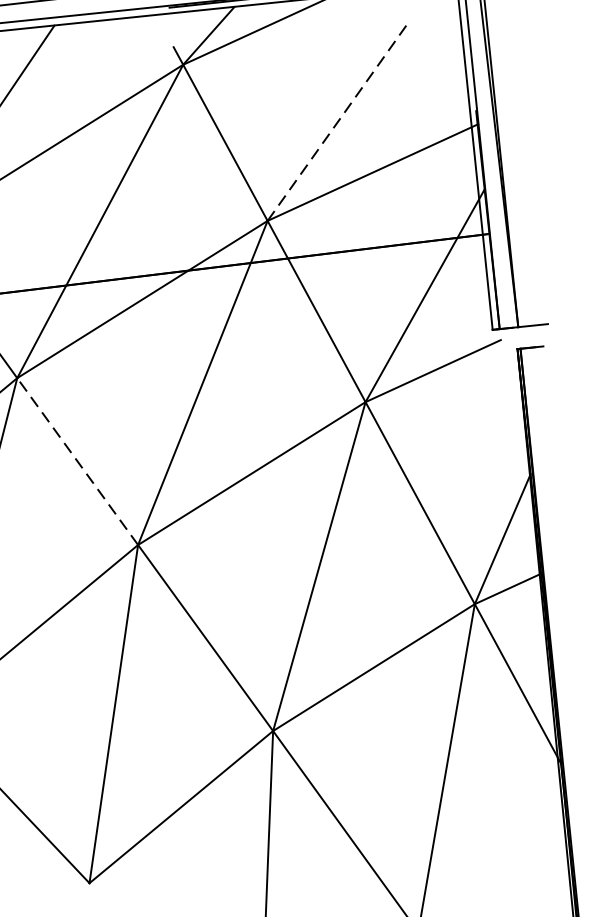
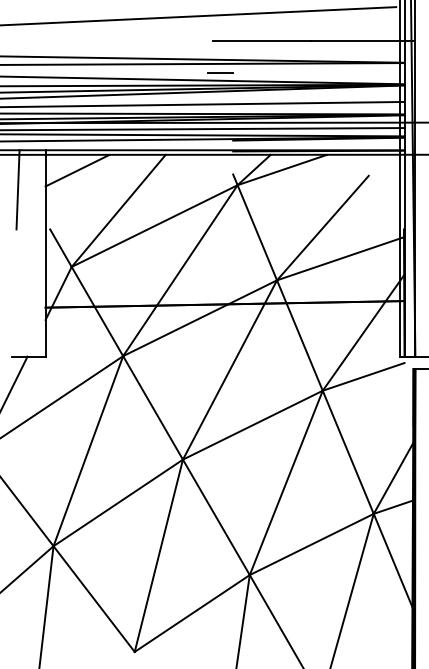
line: (336, 123) -> (322, 228), dashed -> solid
line: (78, 460) -> (153, 407), dashed -> solid

